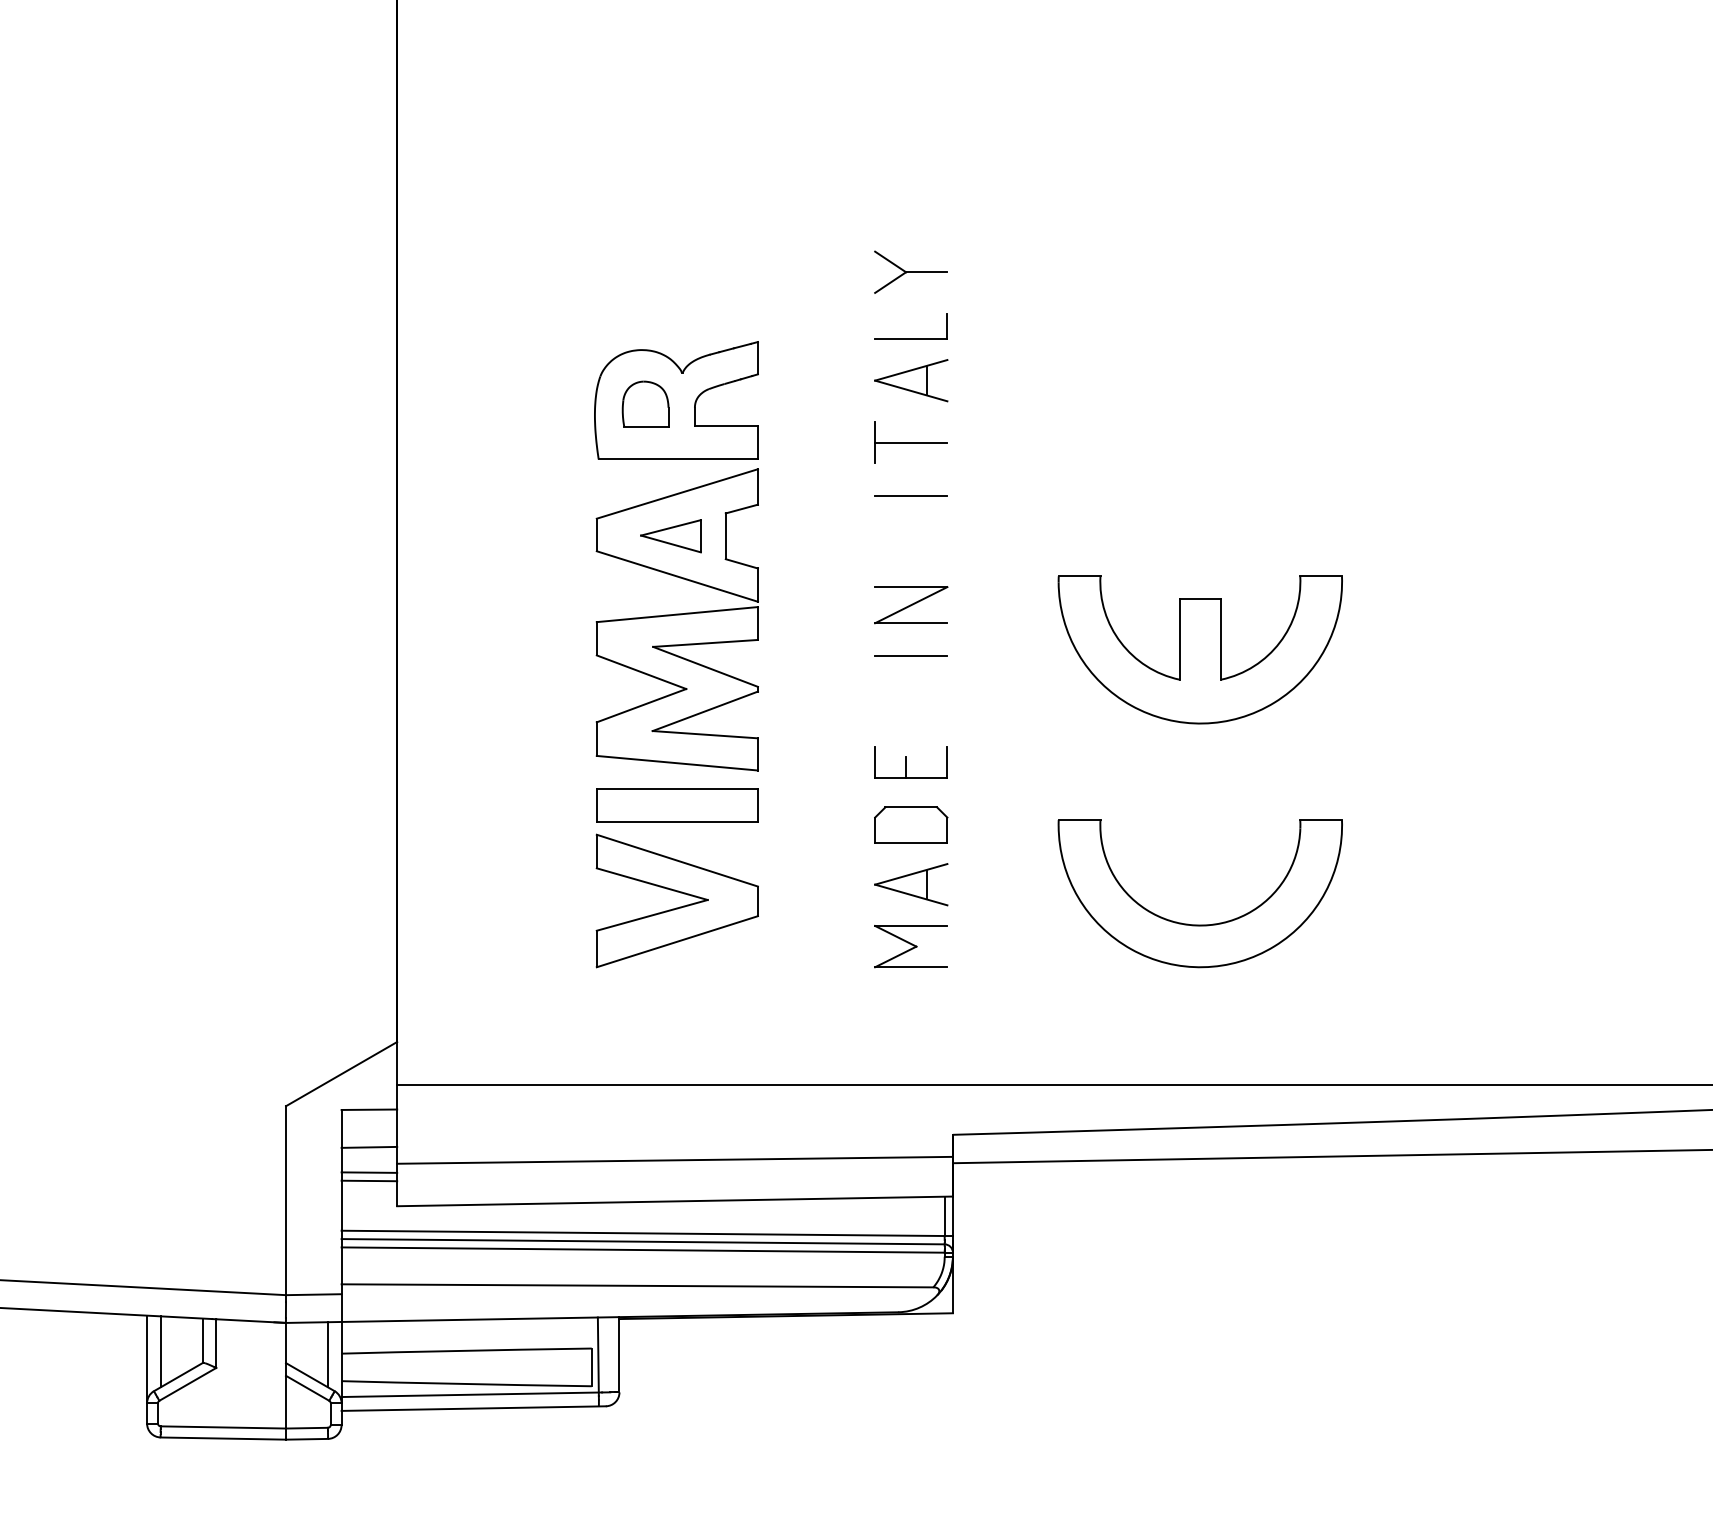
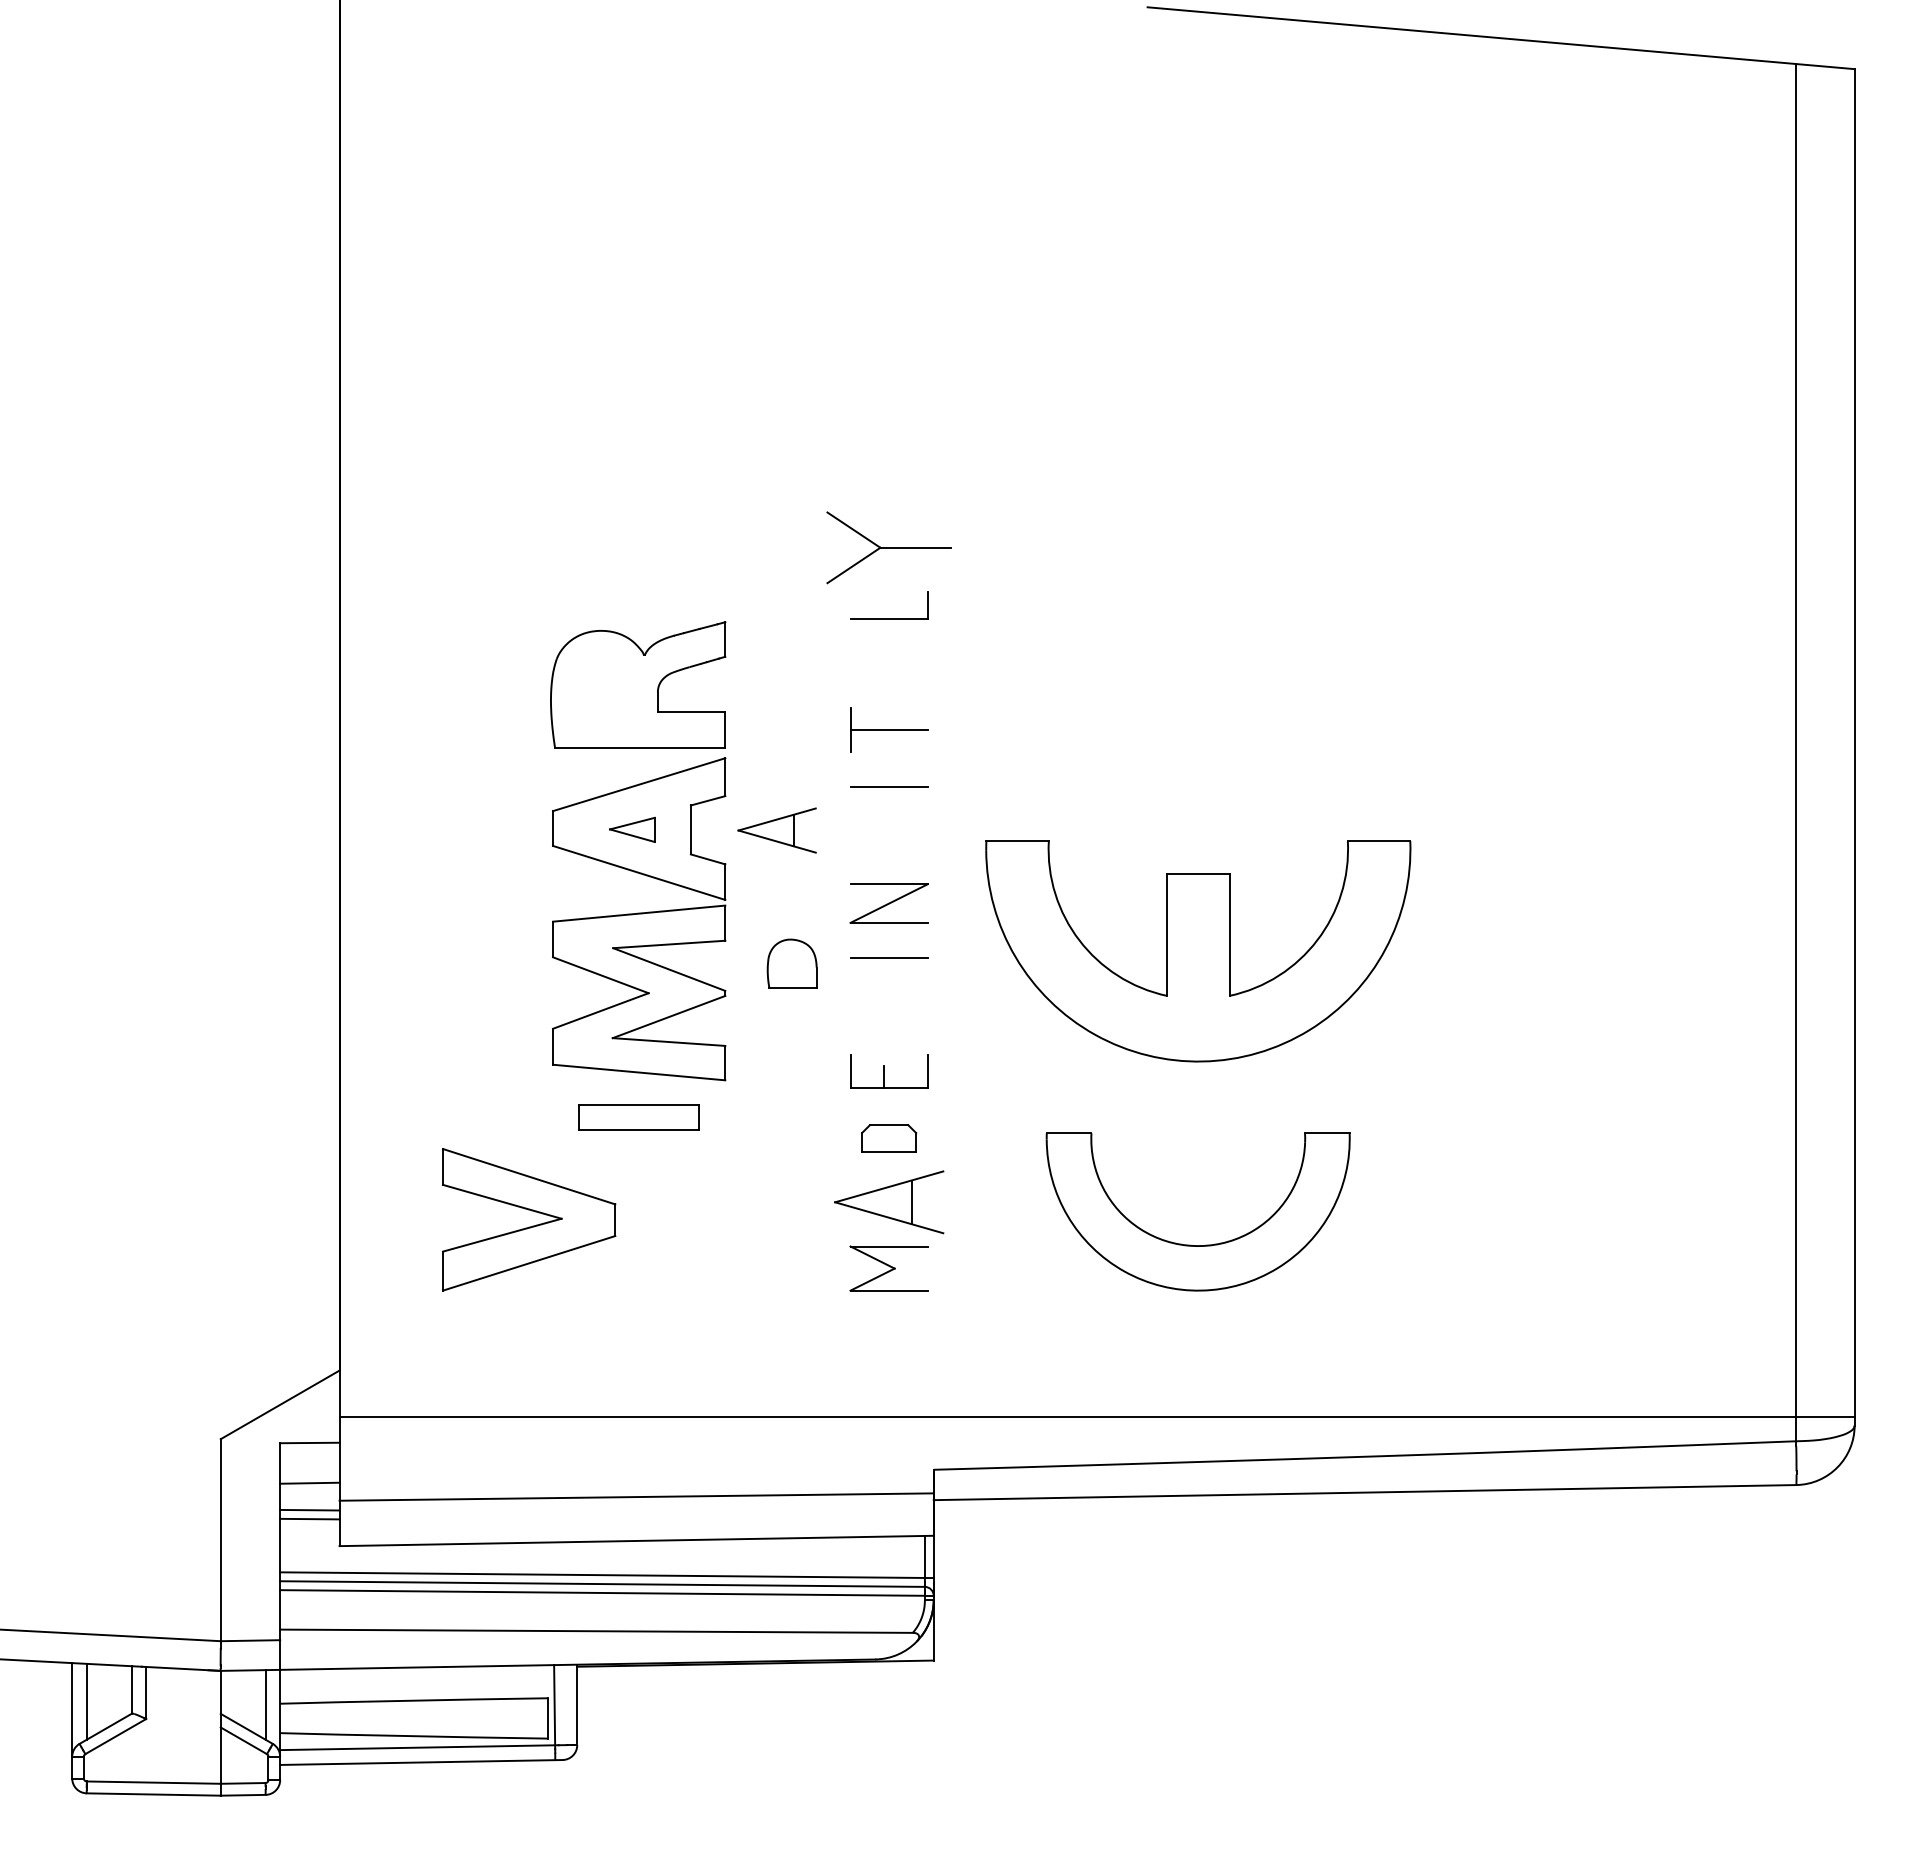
part: (910, 272) -> (888, 547), size x1.6
part: (910, 380) -> (776, 830), moved
part: (644, 404) -> (791, 963), moved
part: (671, 535) -> (632, 829), size x0.7
part: (1199, 650) -> (1197, 951), size x1.4
part: (676, 805) -> (638, 1117), size x0.7
part: (910, 824) -> (888, 1138), size x0.7
part: (910, 884) -> (888, 1202), size x1.4
part: (680, 906) -> (532, 1225), moved

